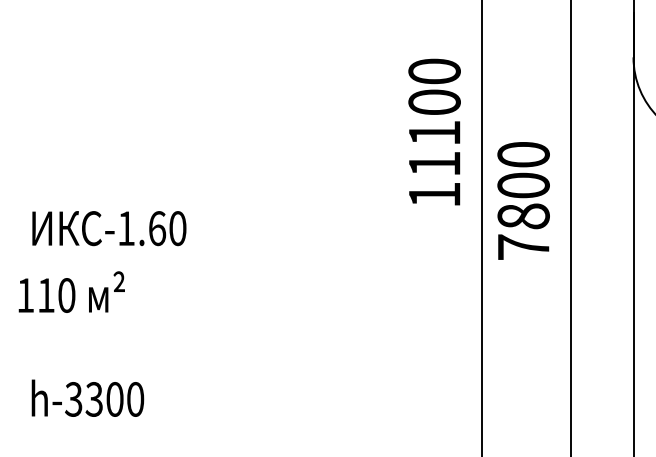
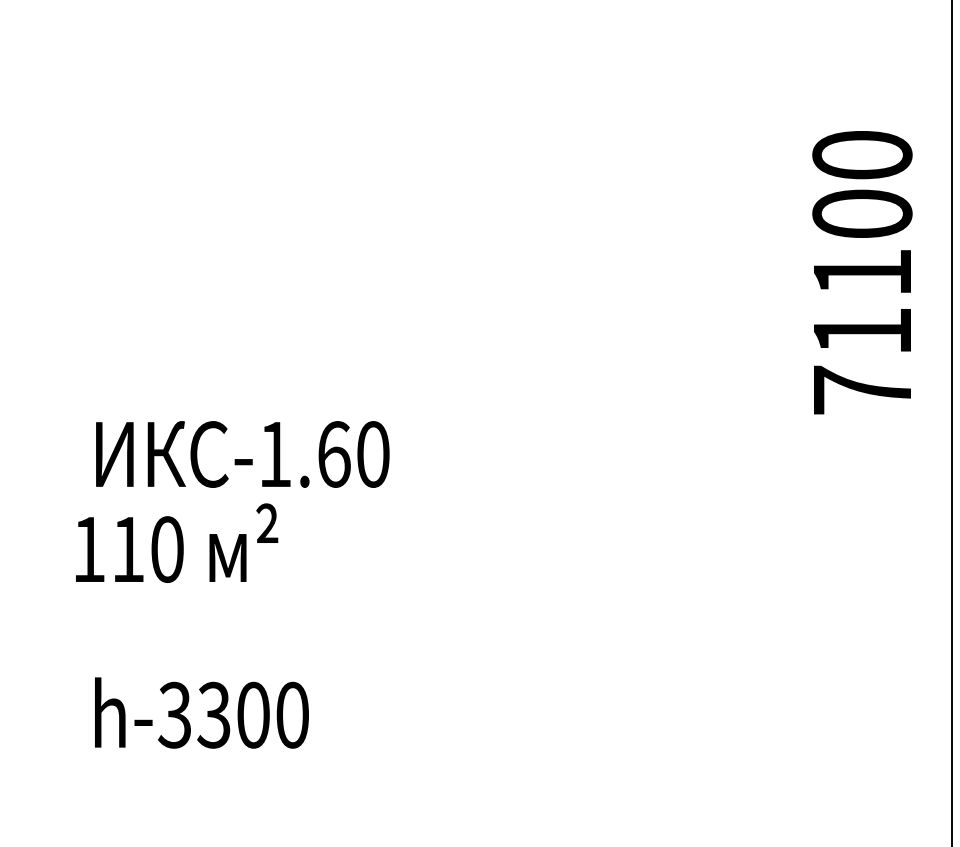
text: (434, 194) -> (862, 389), 11100 -> 71100
text: (71, 291) -> (176, 541), moved
text: (87, 397) -> (201, 711), moved

